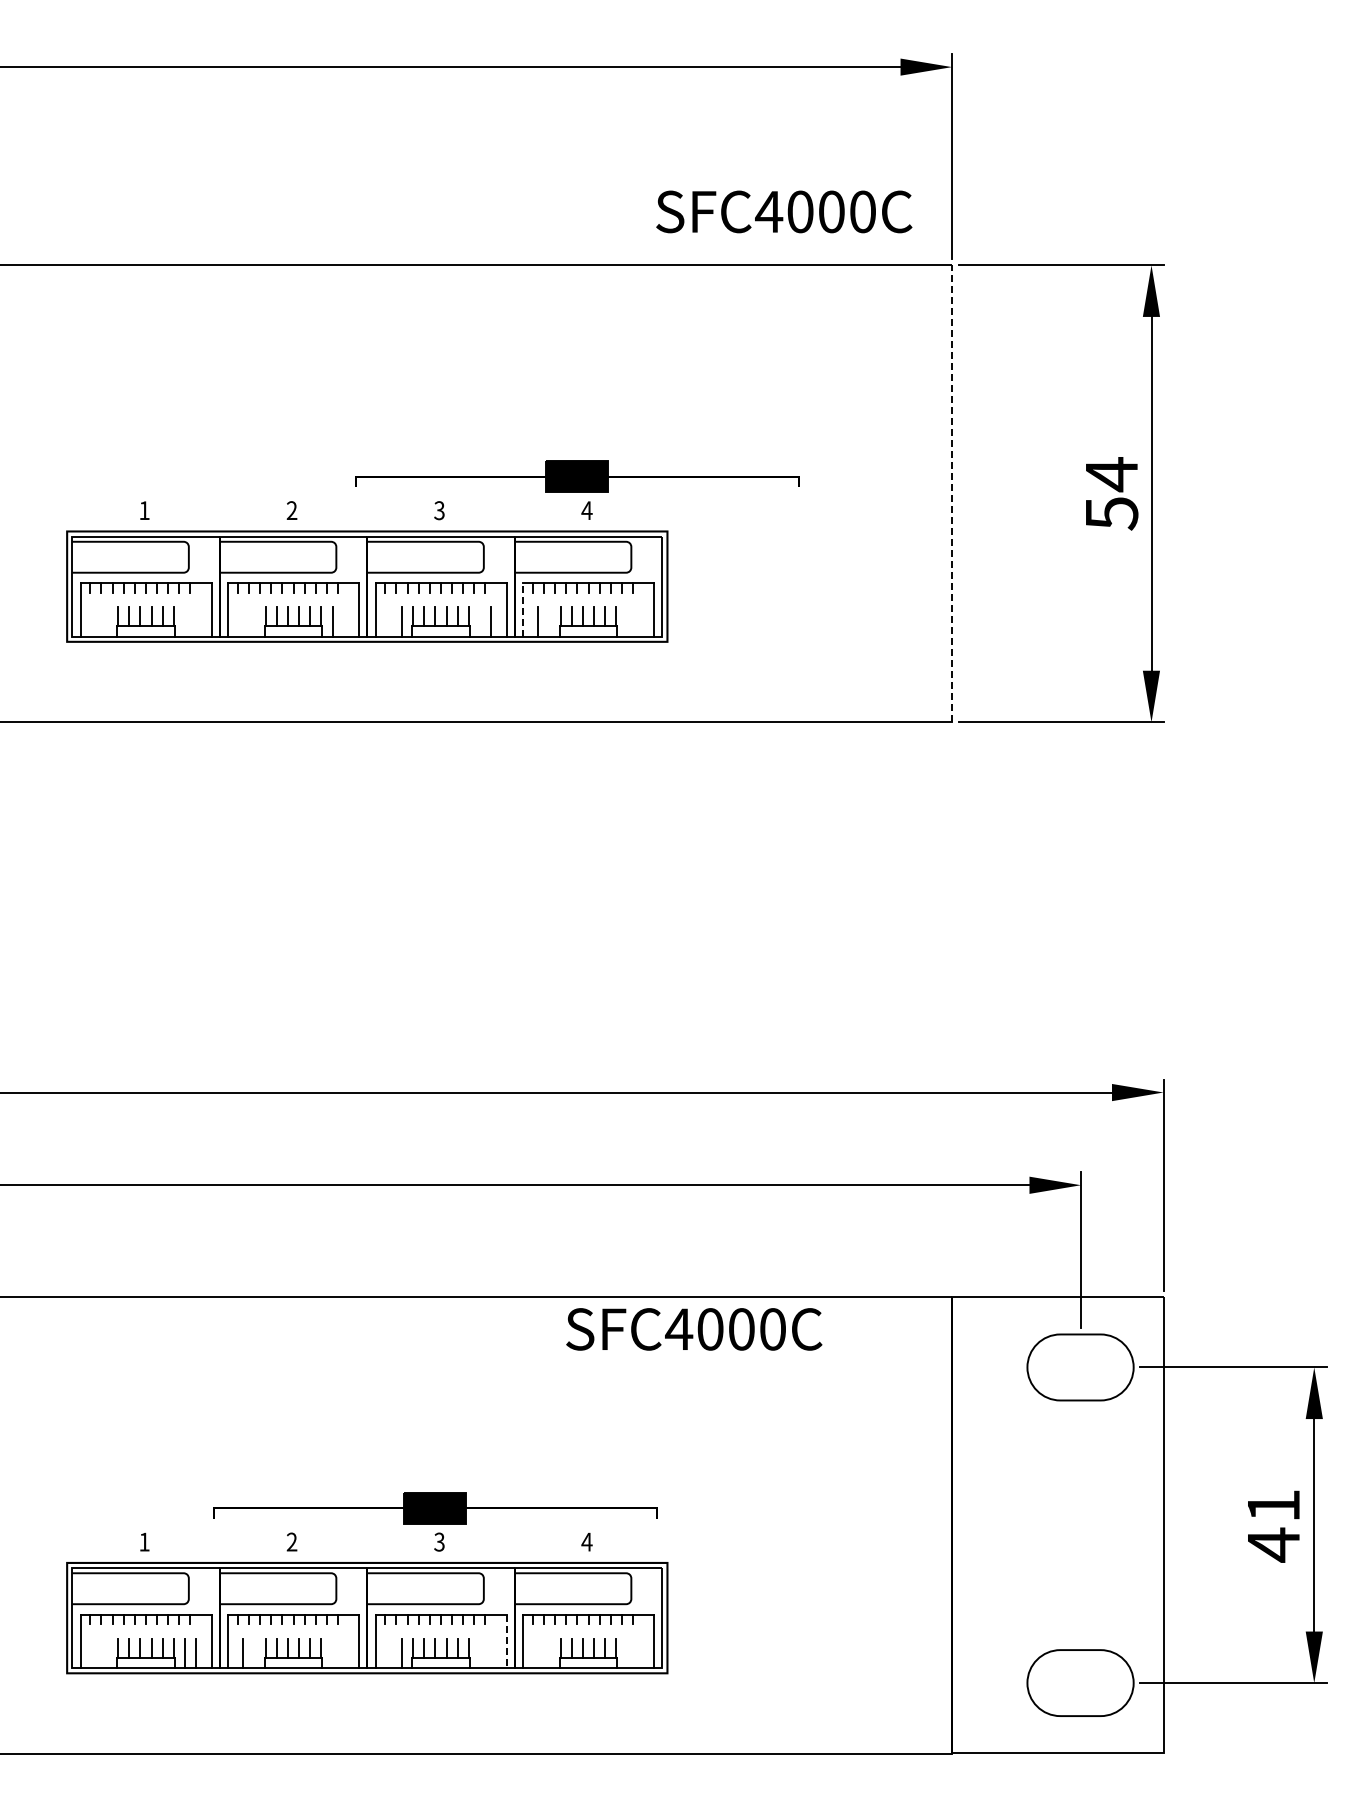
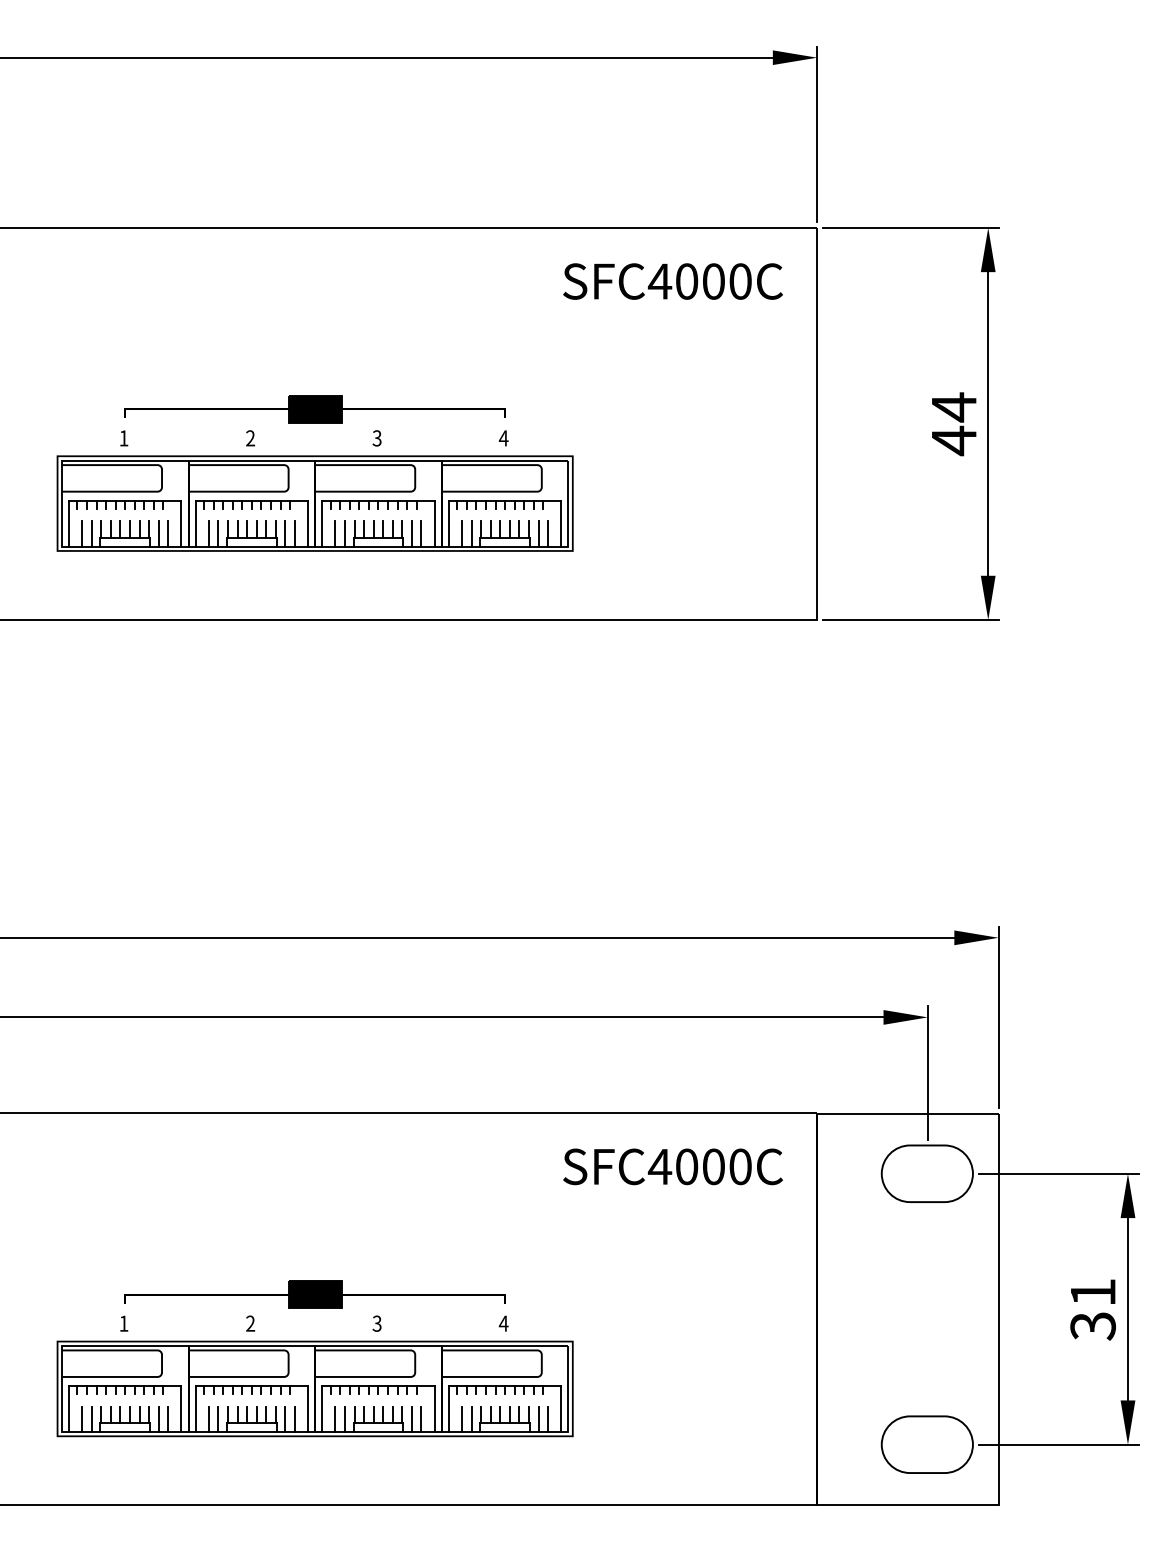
text: (784, 211) -> (673, 281), moved
part: (577, 476) -> (315, 409), moved
line: (952, 493) -> (817, 423), dashed -> solid
text: (1112, 513) -> (954, 440), 54 -> 44
line: (523, 609) -> (449, 523), dashed -> solid
line: (95, 621) -> (81, 533), added
line: (107, 621) -> (92, 533), added
line: (185, 621) -> (159, 533), added
line: (195, 621) -> (167, 533), added
line: (243, 621) -> (208, 533), added
line: (254, 621) -> (218, 533), added
line: (343, 621) -> (294, 533), added
line: (390, 621) -> (335, 533), added
line: (480, 621) -> (412, 533), added
line: (549, 621) -> (471, 533), added
line: (627, 621) -> (538, 533), added
line: (638, 621) -> (547, 533), added
text: (694, 1329) -> (673, 1166), moved
part: (435, 1508) -> (315, 1294), moved
text: (1273, 1544) -> (1092, 1325), 41 -> 31
line: (506, 1641) -> (434, 1408), dashed -> solid
line: (95, 1653) -> (81, 1419), added
line: (107, 1653) -> (92, 1419), added
line: (254, 1653) -> (218, 1419), added
line: (332, 1653) -> (285, 1419), added
line: (343, 1653) -> (294, 1419), added
line: (390, 1653) -> (335, 1419), added
line: (480, 1653) -> (412, 1419), added
line: (490, 1653) -> (420, 1419), added
line: (538, 1653) -> (462, 1419), added
line: (549, 1653) -> (471, 1419), added
line: (627, 1653) -> (538, 1419), added
line: (638, 1653) -> (547, 1419), added

